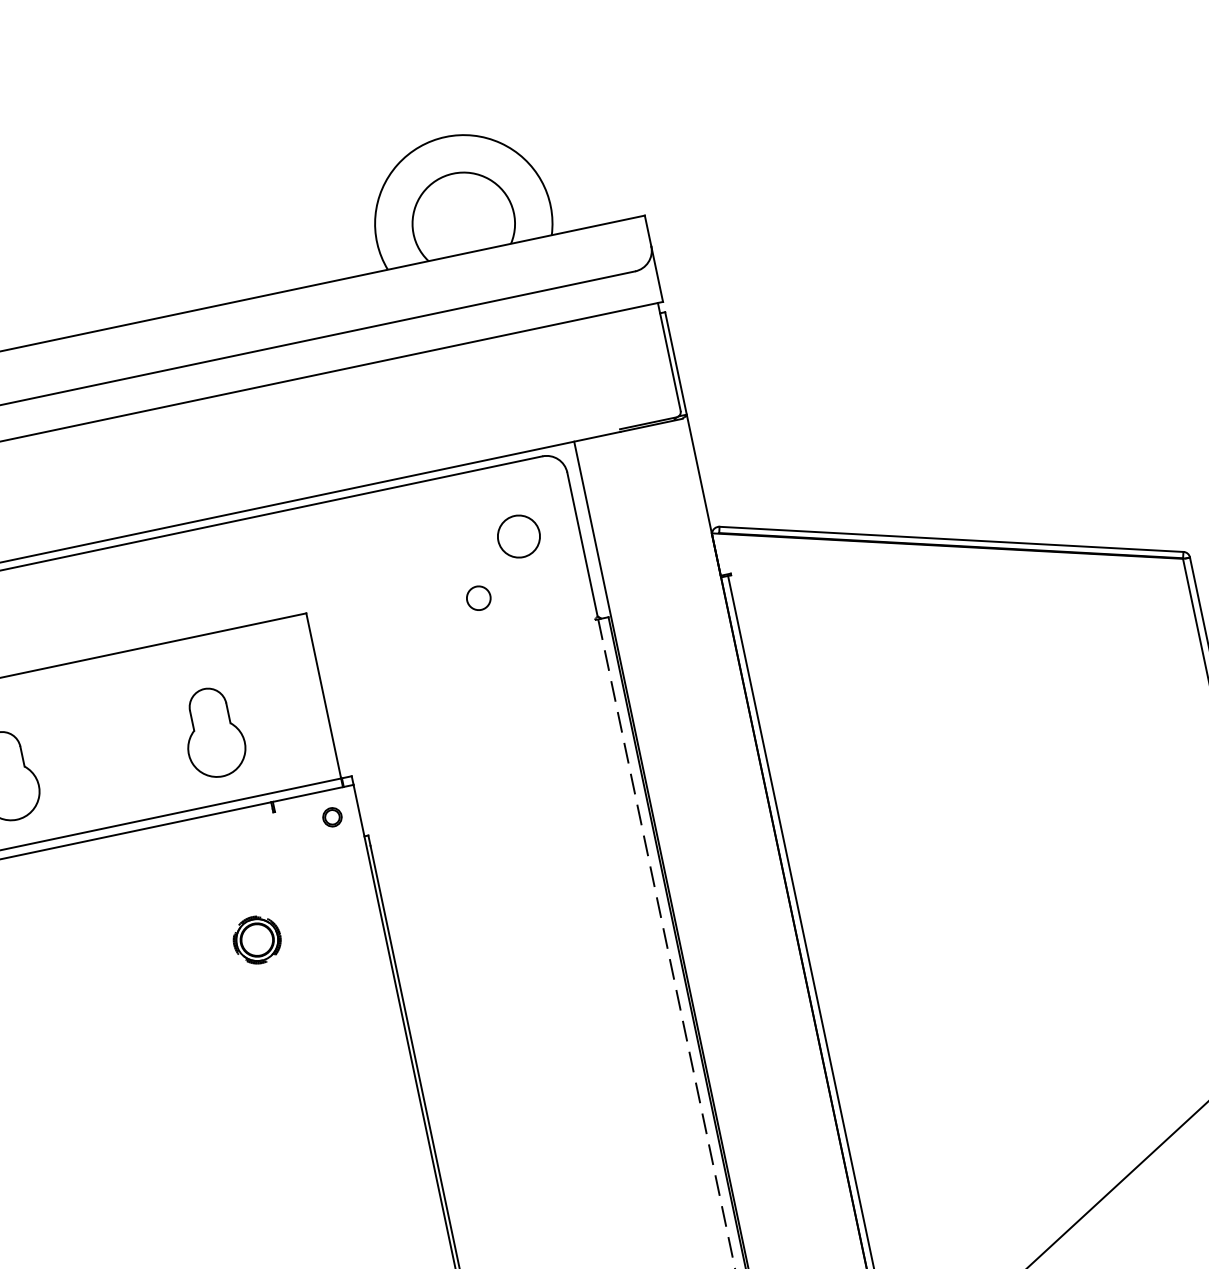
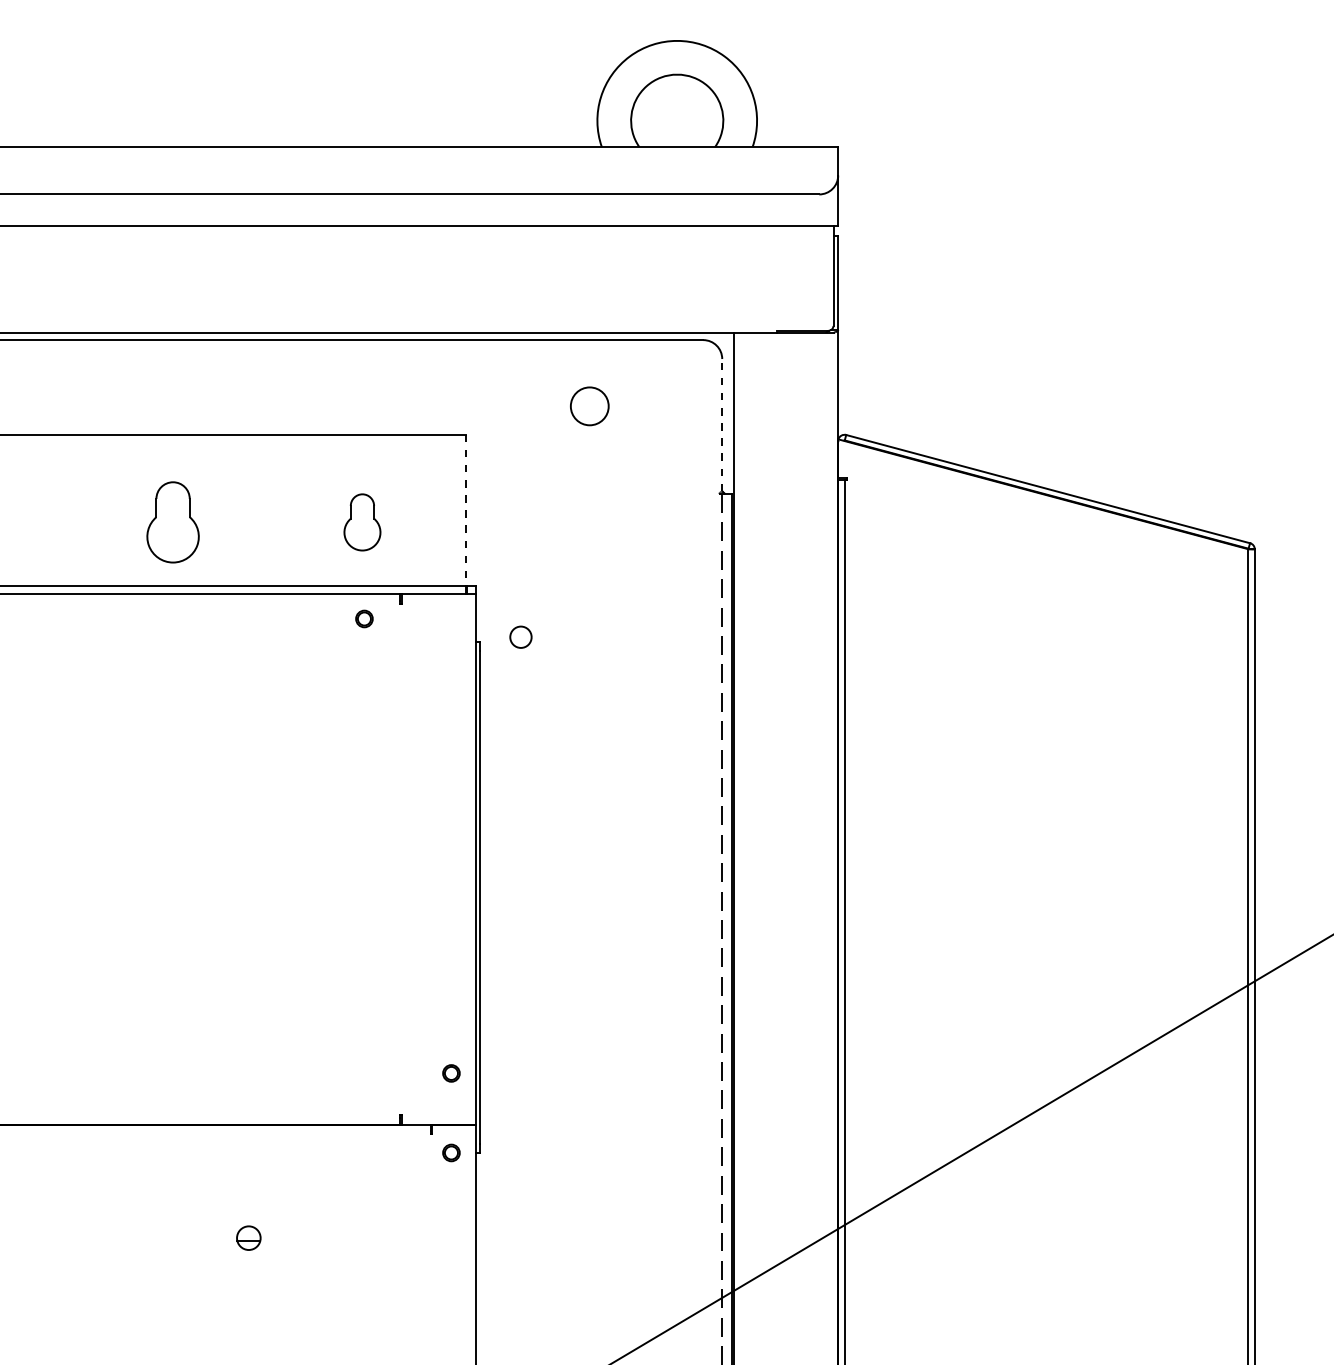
circle: (518, 536) -> (589, 406), moved
line: (582, 543) -> (722, 424), solid -> dashed
circle: (478, 597) -> (520, 636), moved
line: (323, 695) -> (466, 510), solid -> dashed
part: (213, 732) -> (362, 522), size x0.7
part: (332, 816) -> (364, 618), moved
part: (257, 940) -> (362, 713), removed

